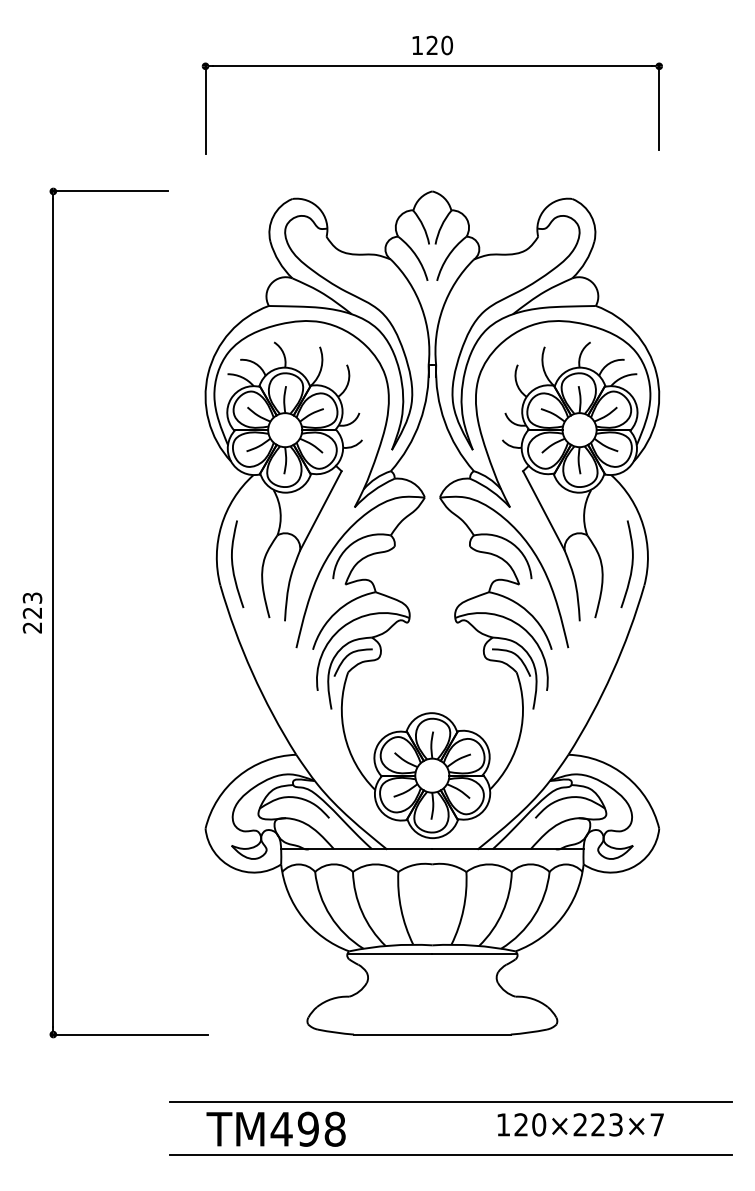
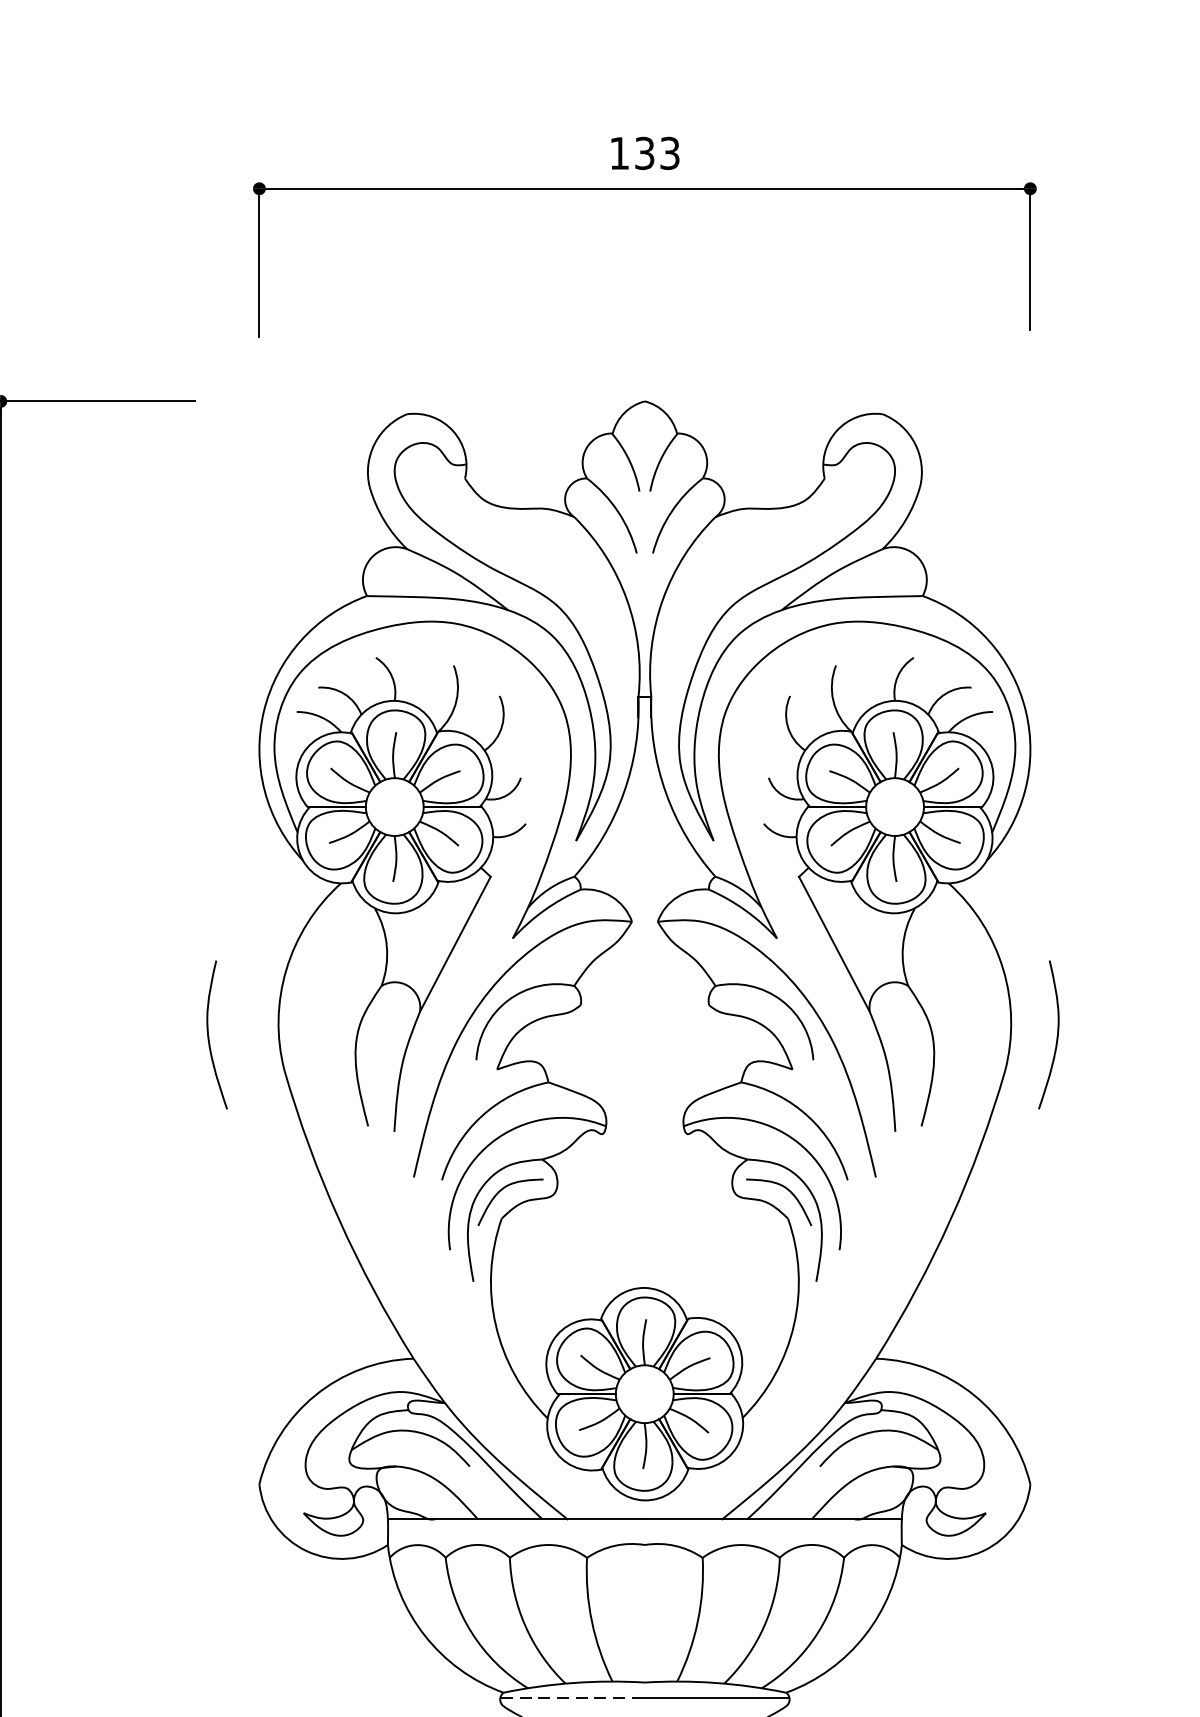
text: (439, 45) -> (656, 153), 120 -> 133
curve: (233, 563) -> (210, 1033), moved
curve: (631, 564) -> (1056, 1035), moved
line: (390, 954) -> (573, 1698), solid -> dashed

